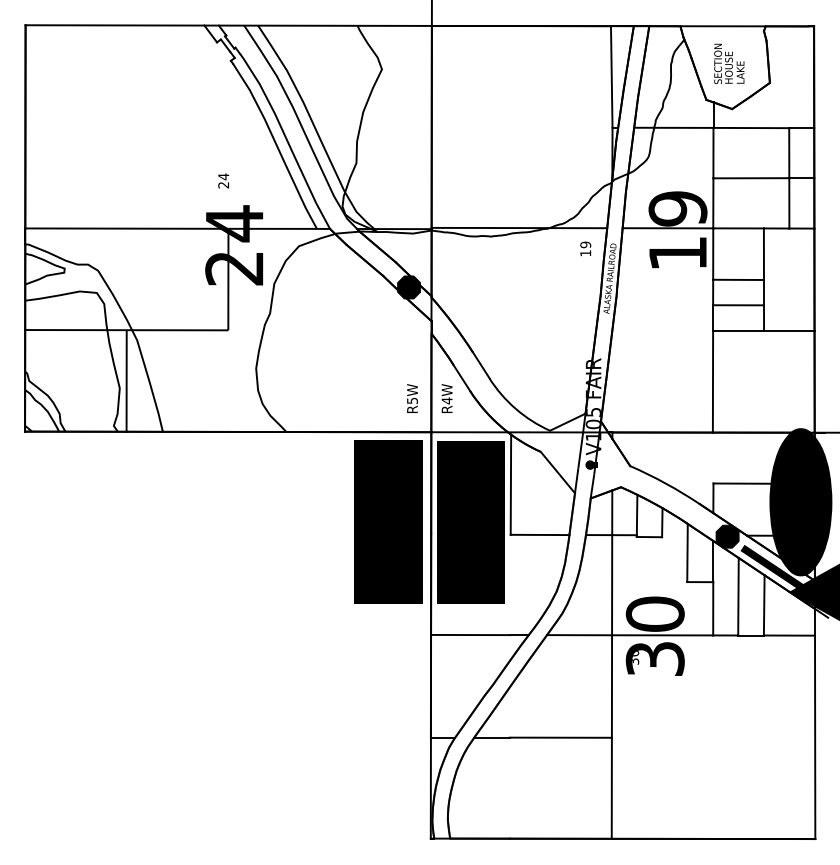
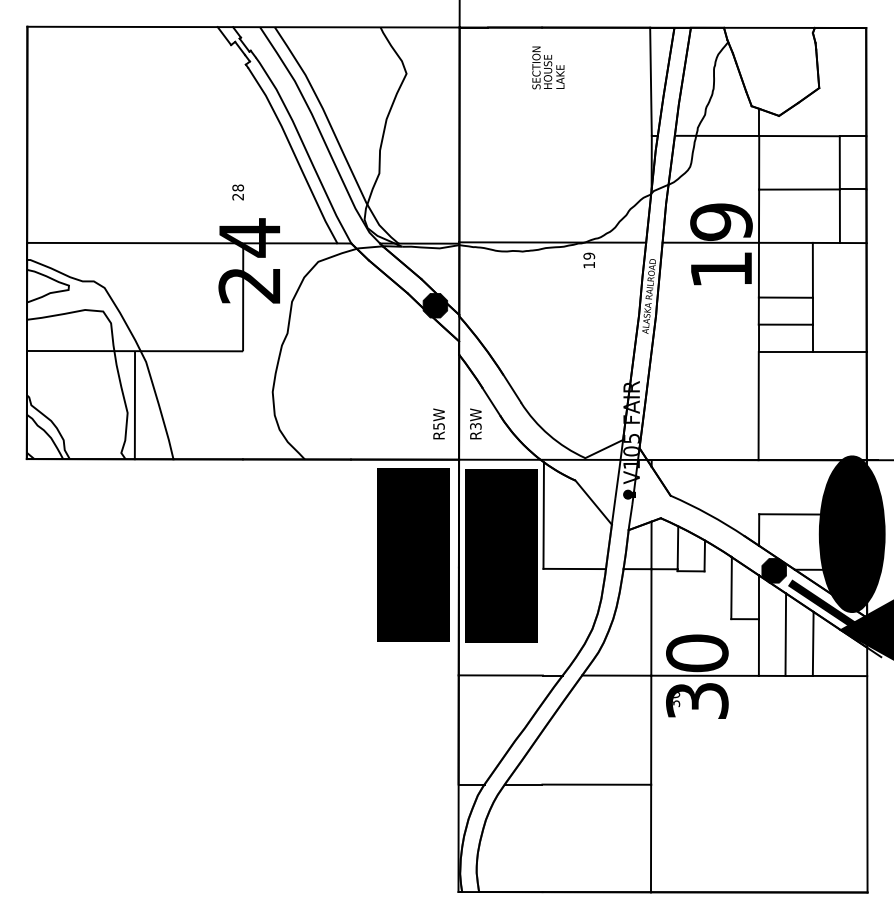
text: (729, 63) -> (548, 67), moved
text: (223, 176) -> (237, 187), 24 -> 28
text: (585, 248) -> (589, 260), moved
text: (446, 400) -> (475, 425), R4W -> R3W

